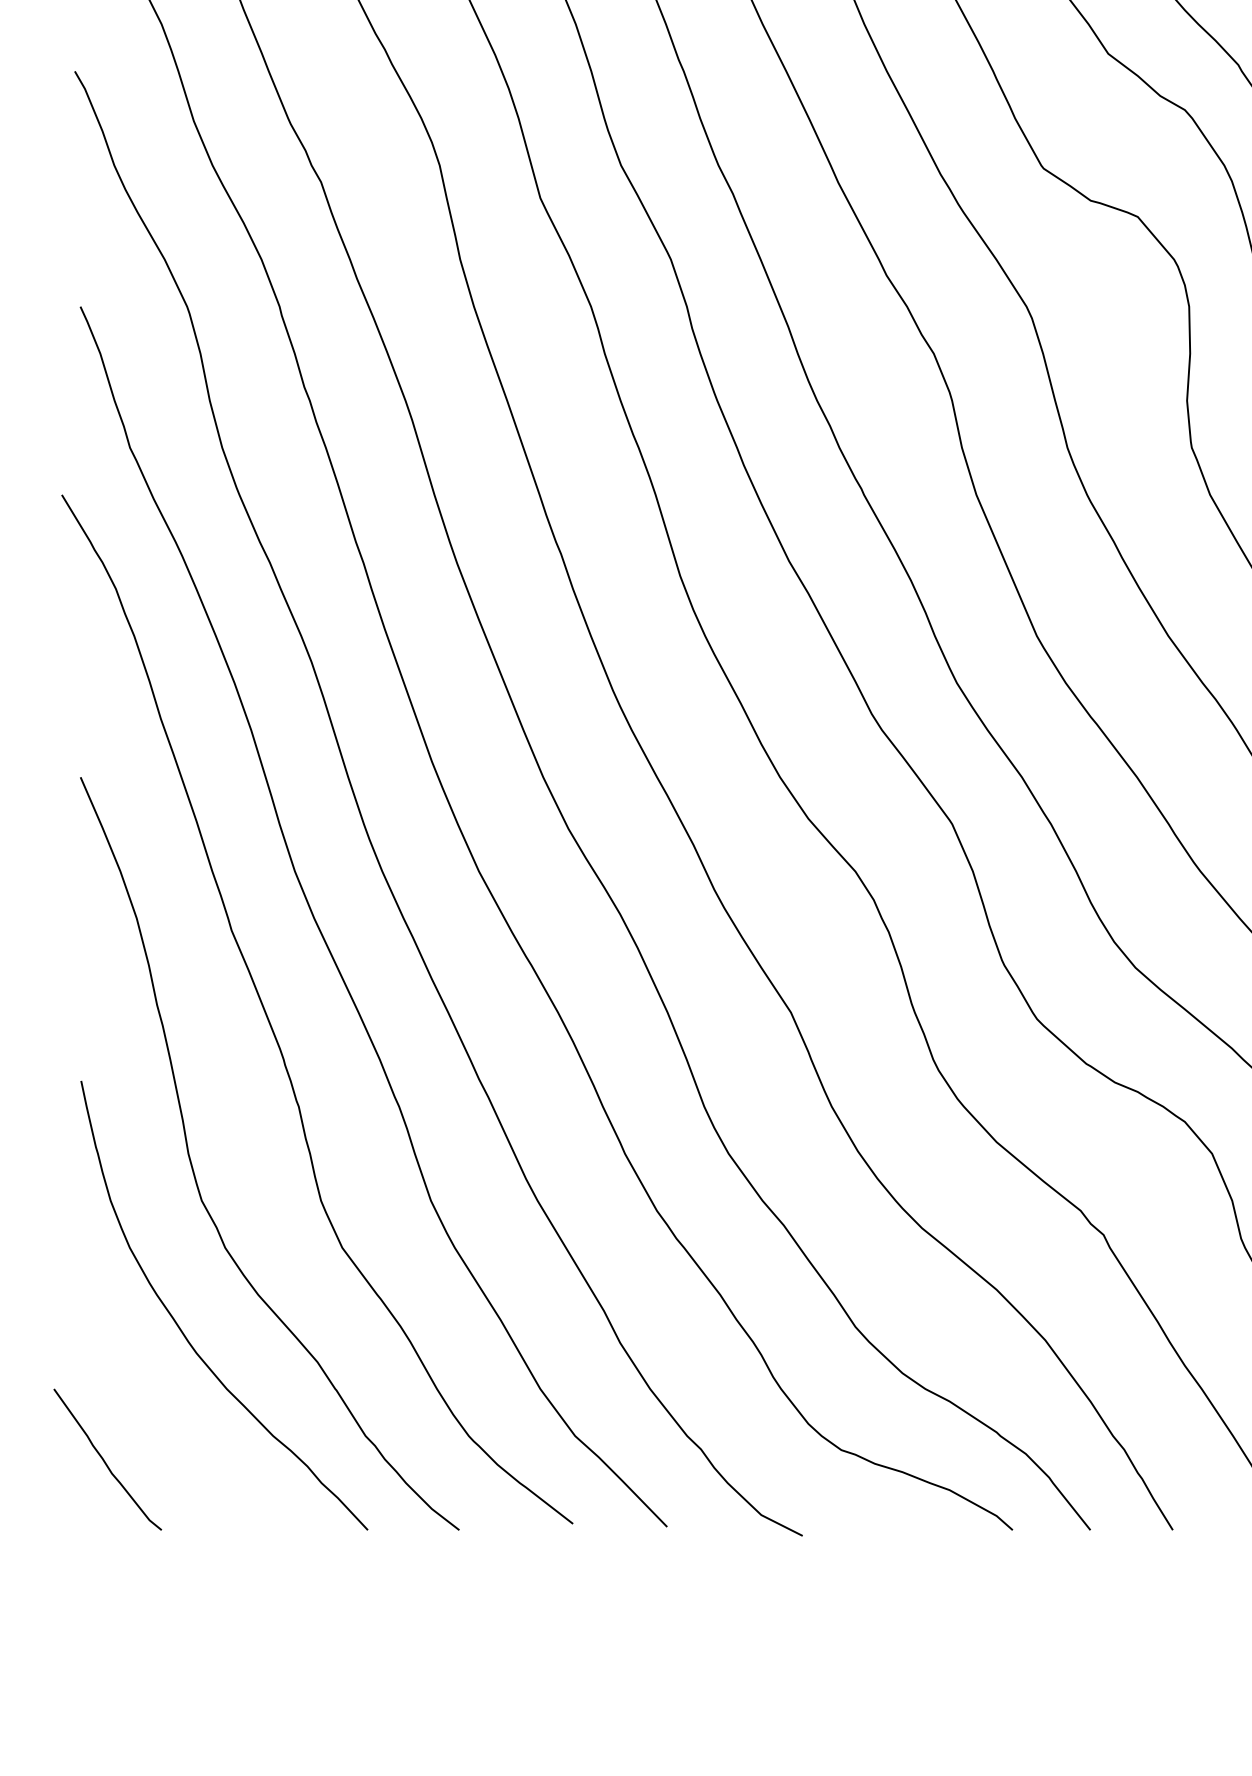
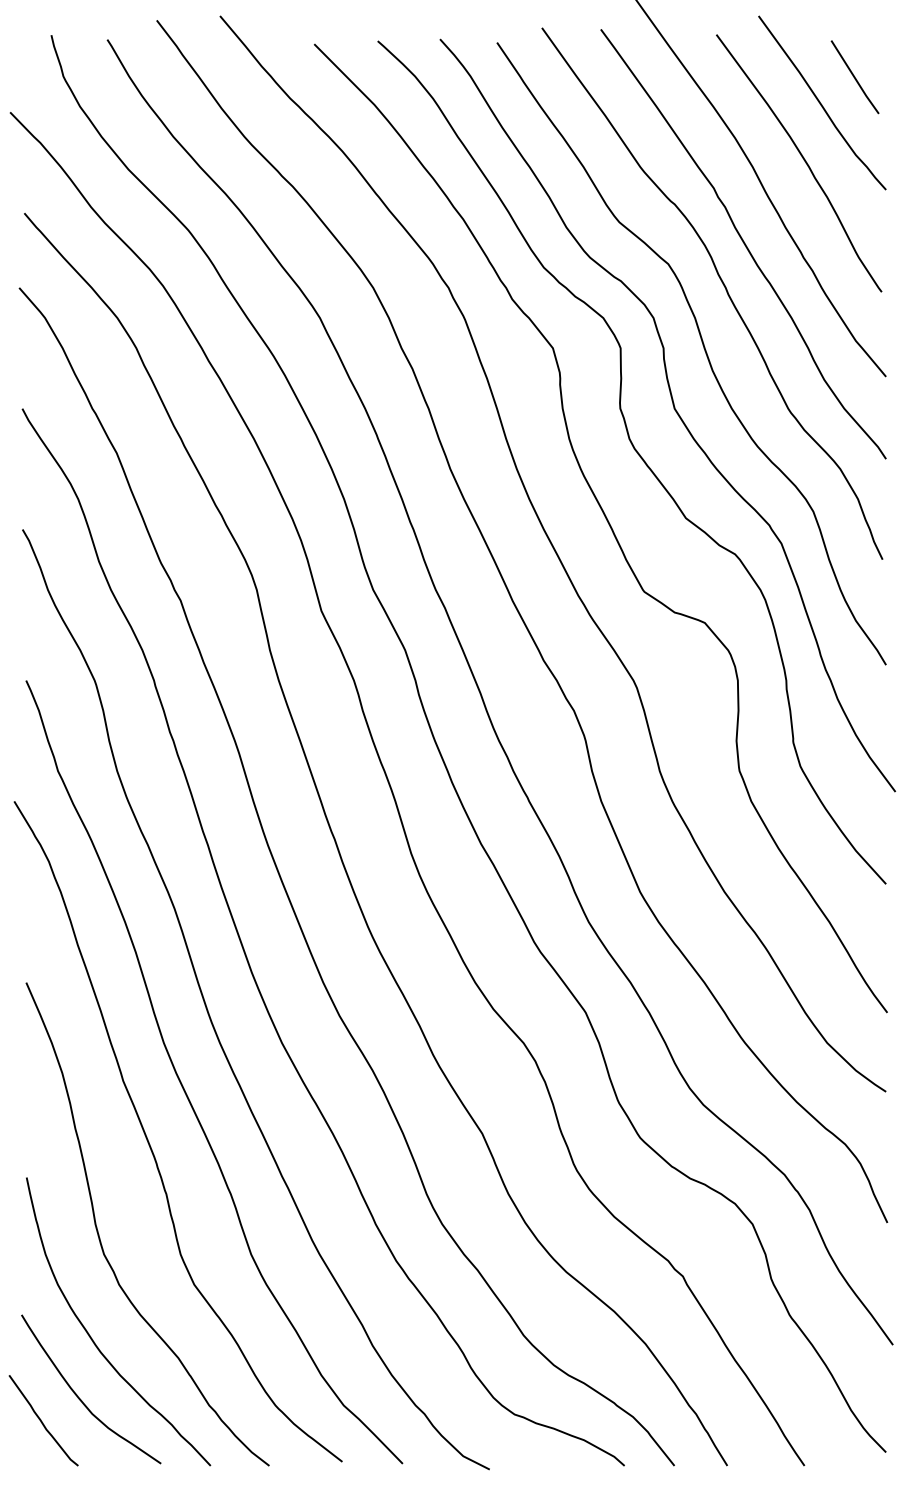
curve: (166, 1426) -> (81, 1399), added

